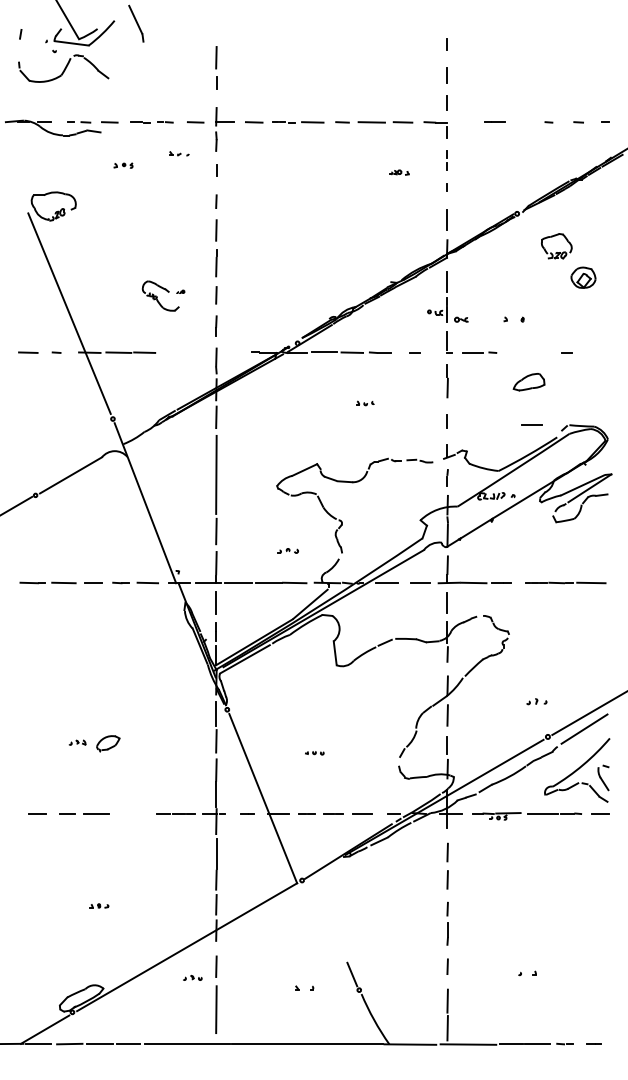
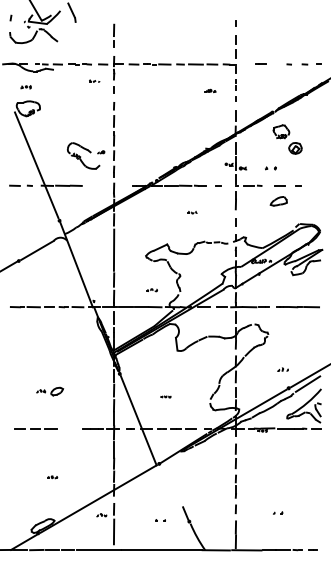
part: (122, 166) -> (25, 87), moved
part: (568, 260) -> (287, 139), moved
part: (164, 295) -> (86, 155), size x1.67
line: (530, 424) -> (279, 185), moved

